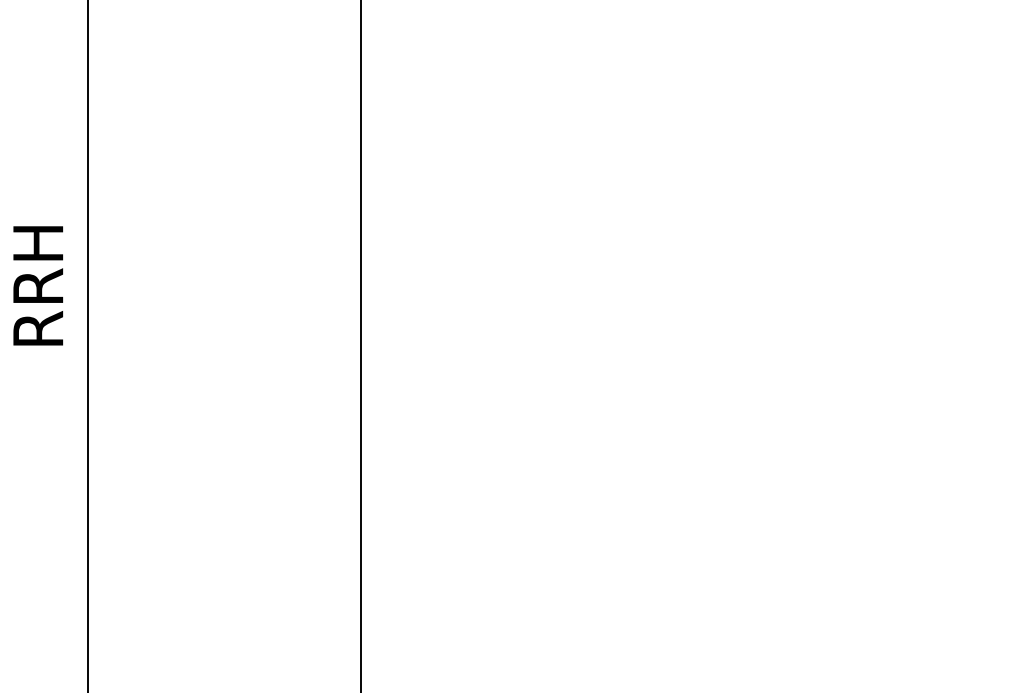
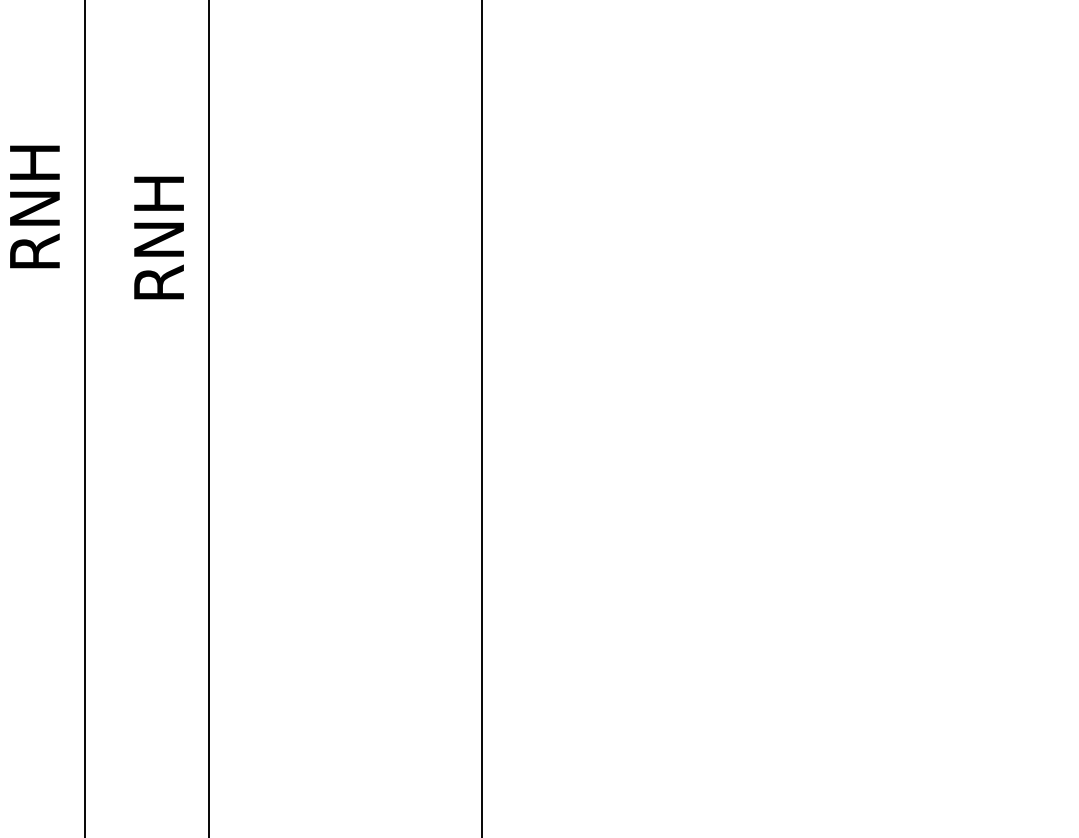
text: (37, 285) -> (158, 237), RRH -> RNH

